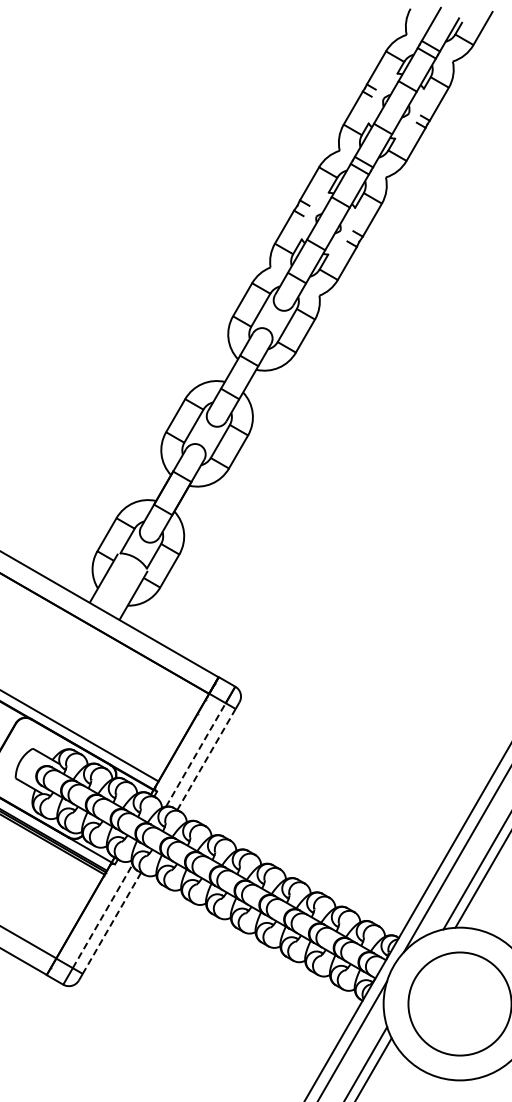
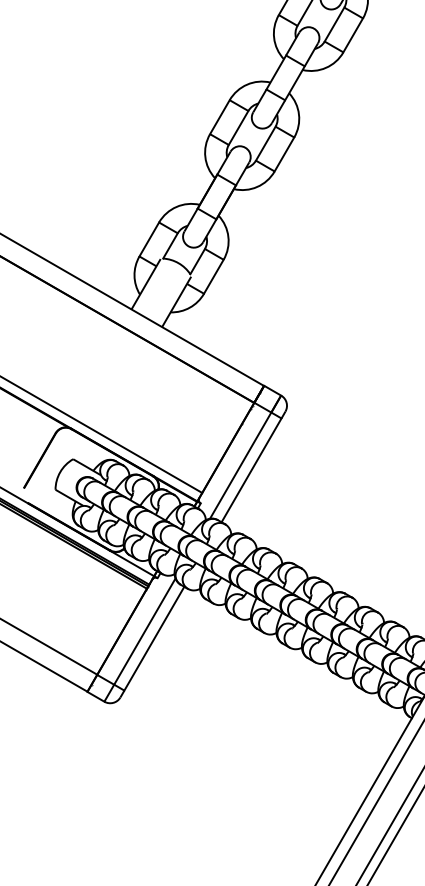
line: (195, 754) -> (240, 465), dashed -> solid
line: (206, 759) -> (251, 470), dashed -> solid
line: (102, 916) -> (144, 631), dashed -> solid
line: (111, 923) -> (153, 638), dashed -> solid

